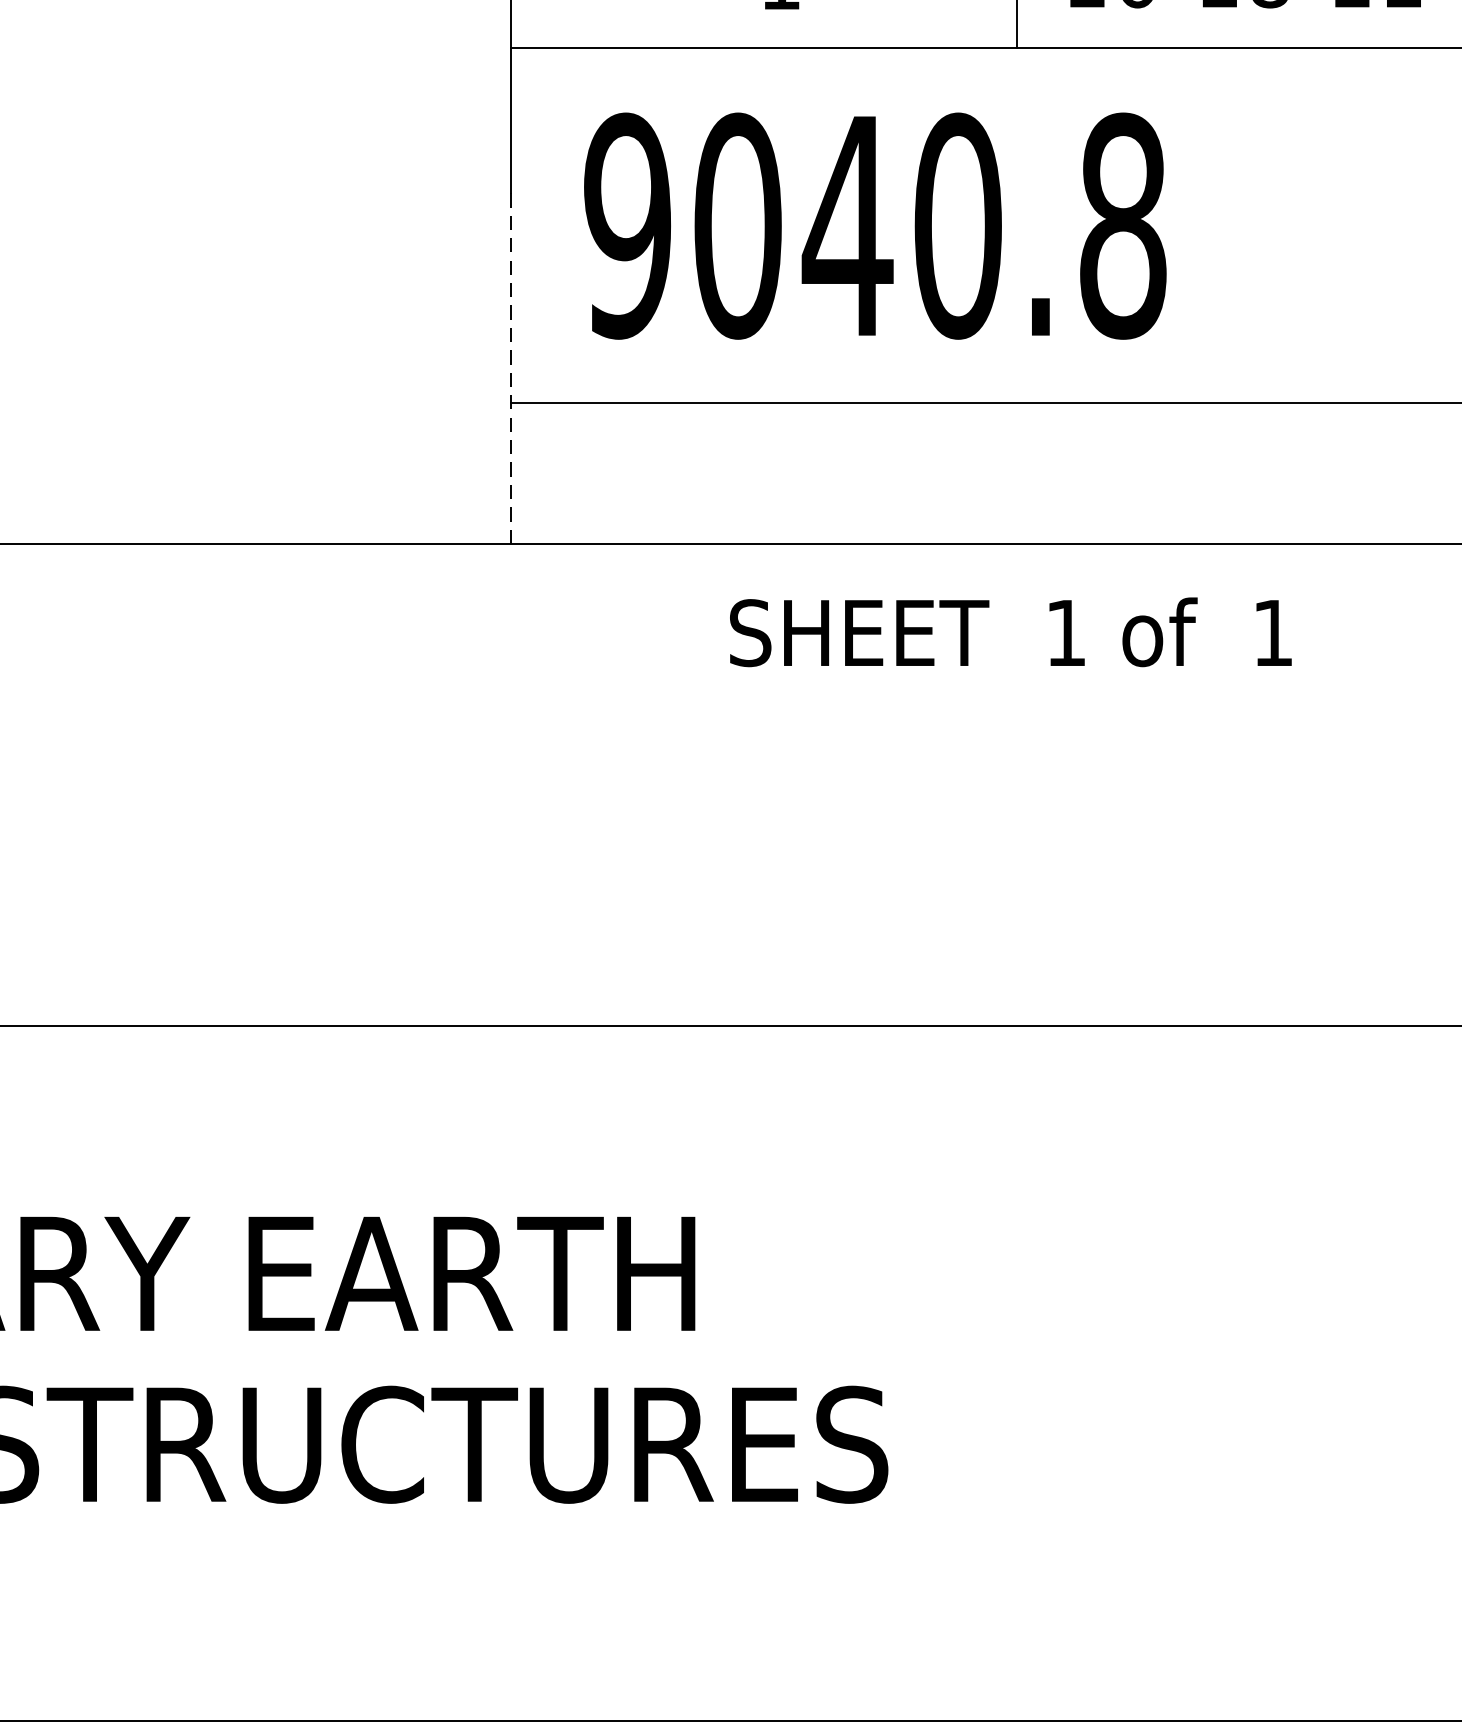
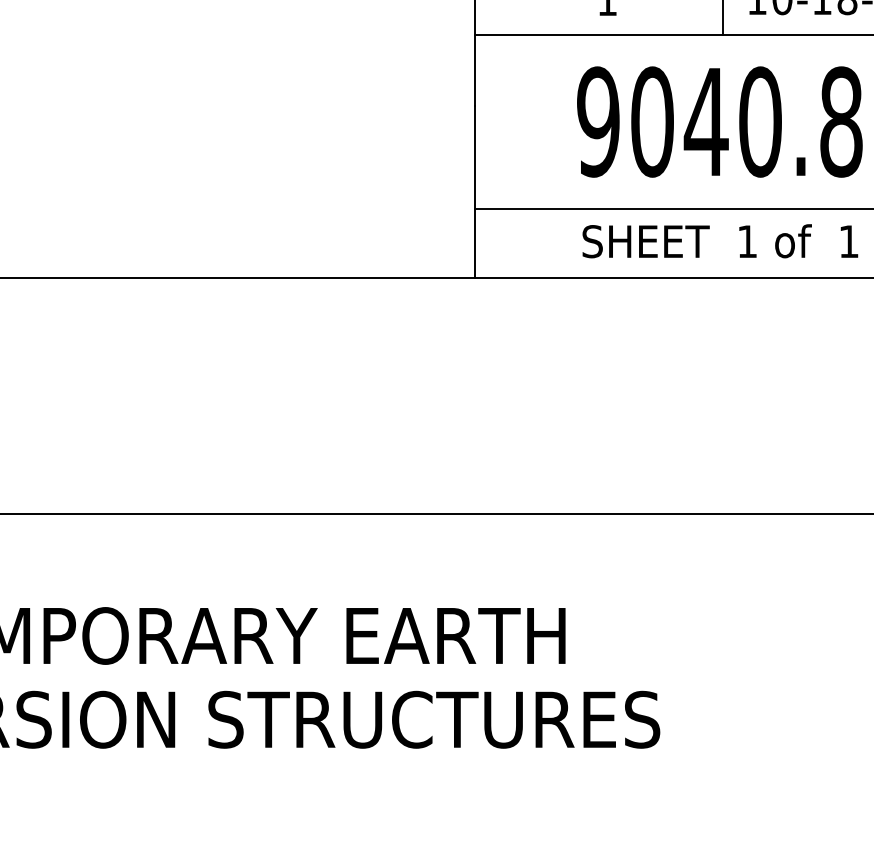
text: (874, 224) -> (719, 121), moved
line: (511, 367) -> (475, 191), dashed -> solid
text: (1011, 632) -> (720, 241), moved

